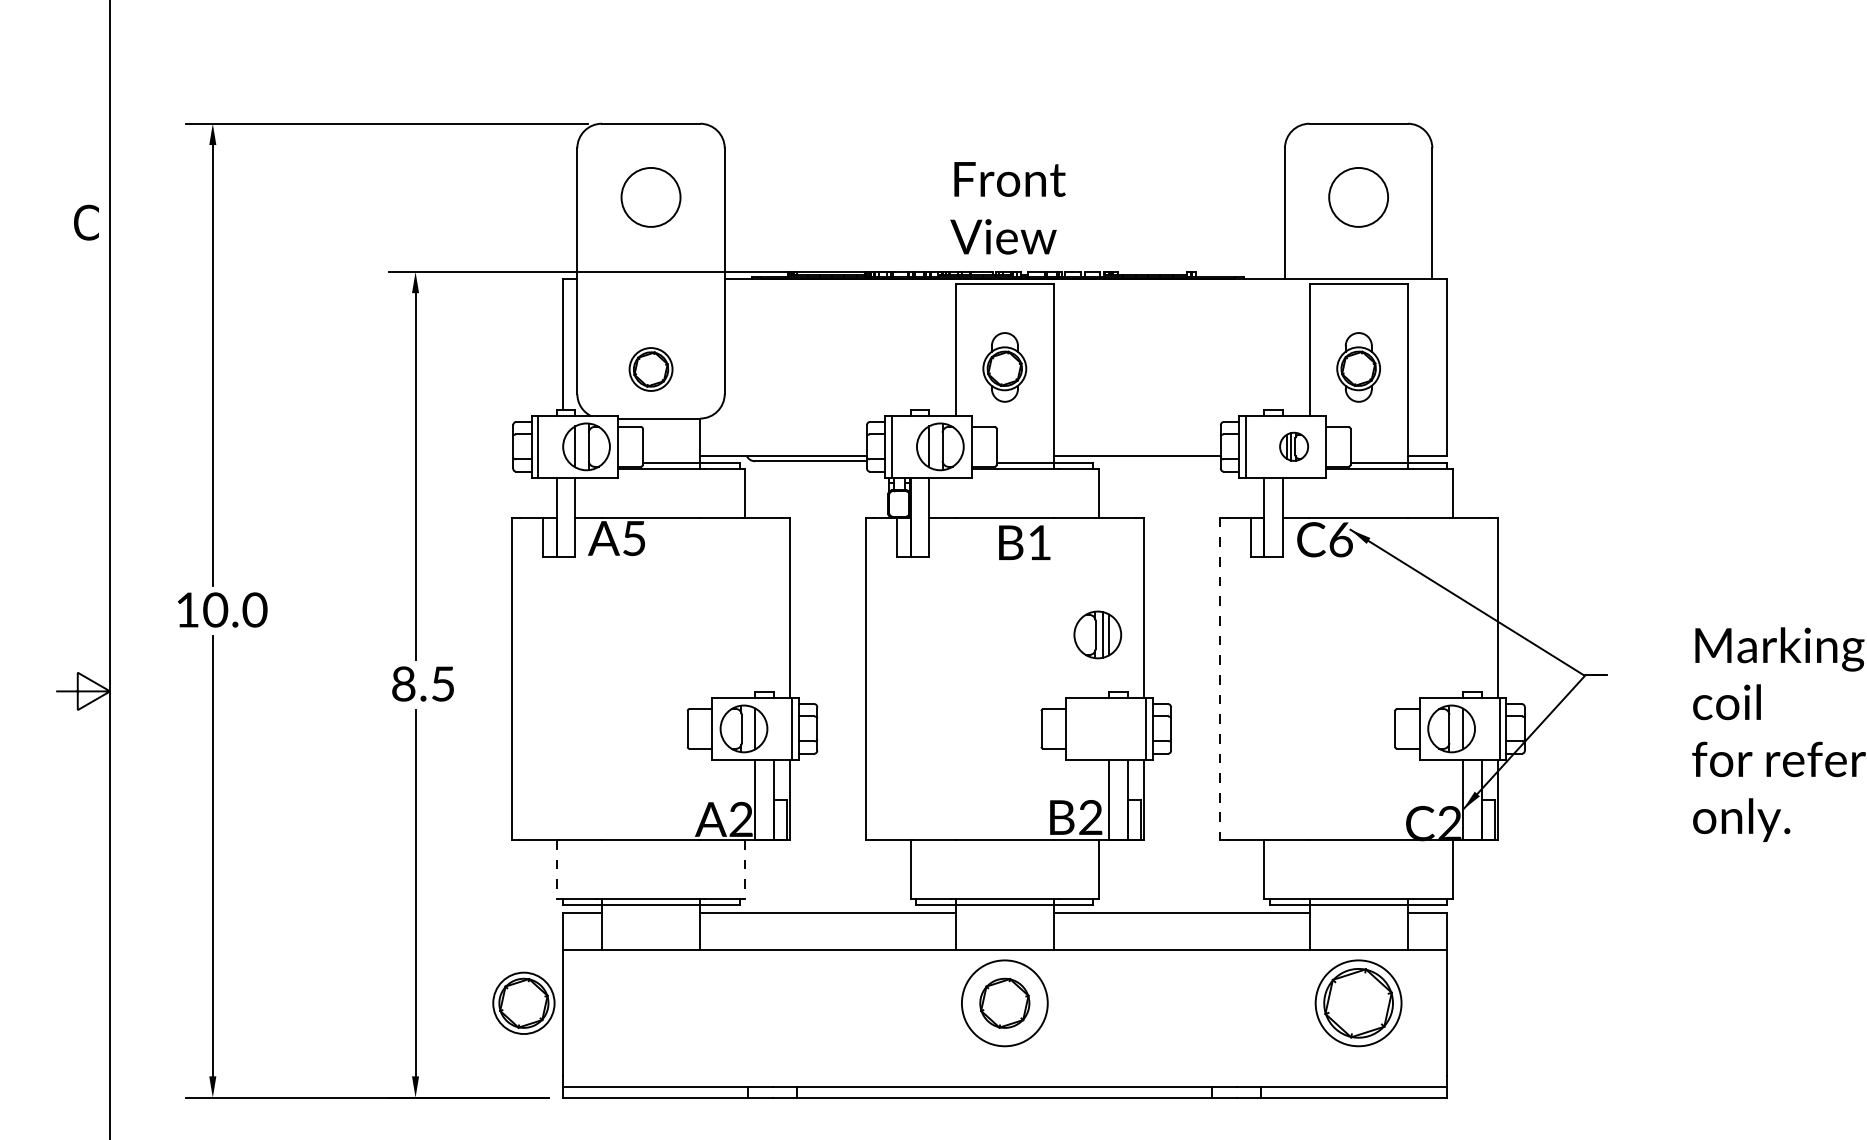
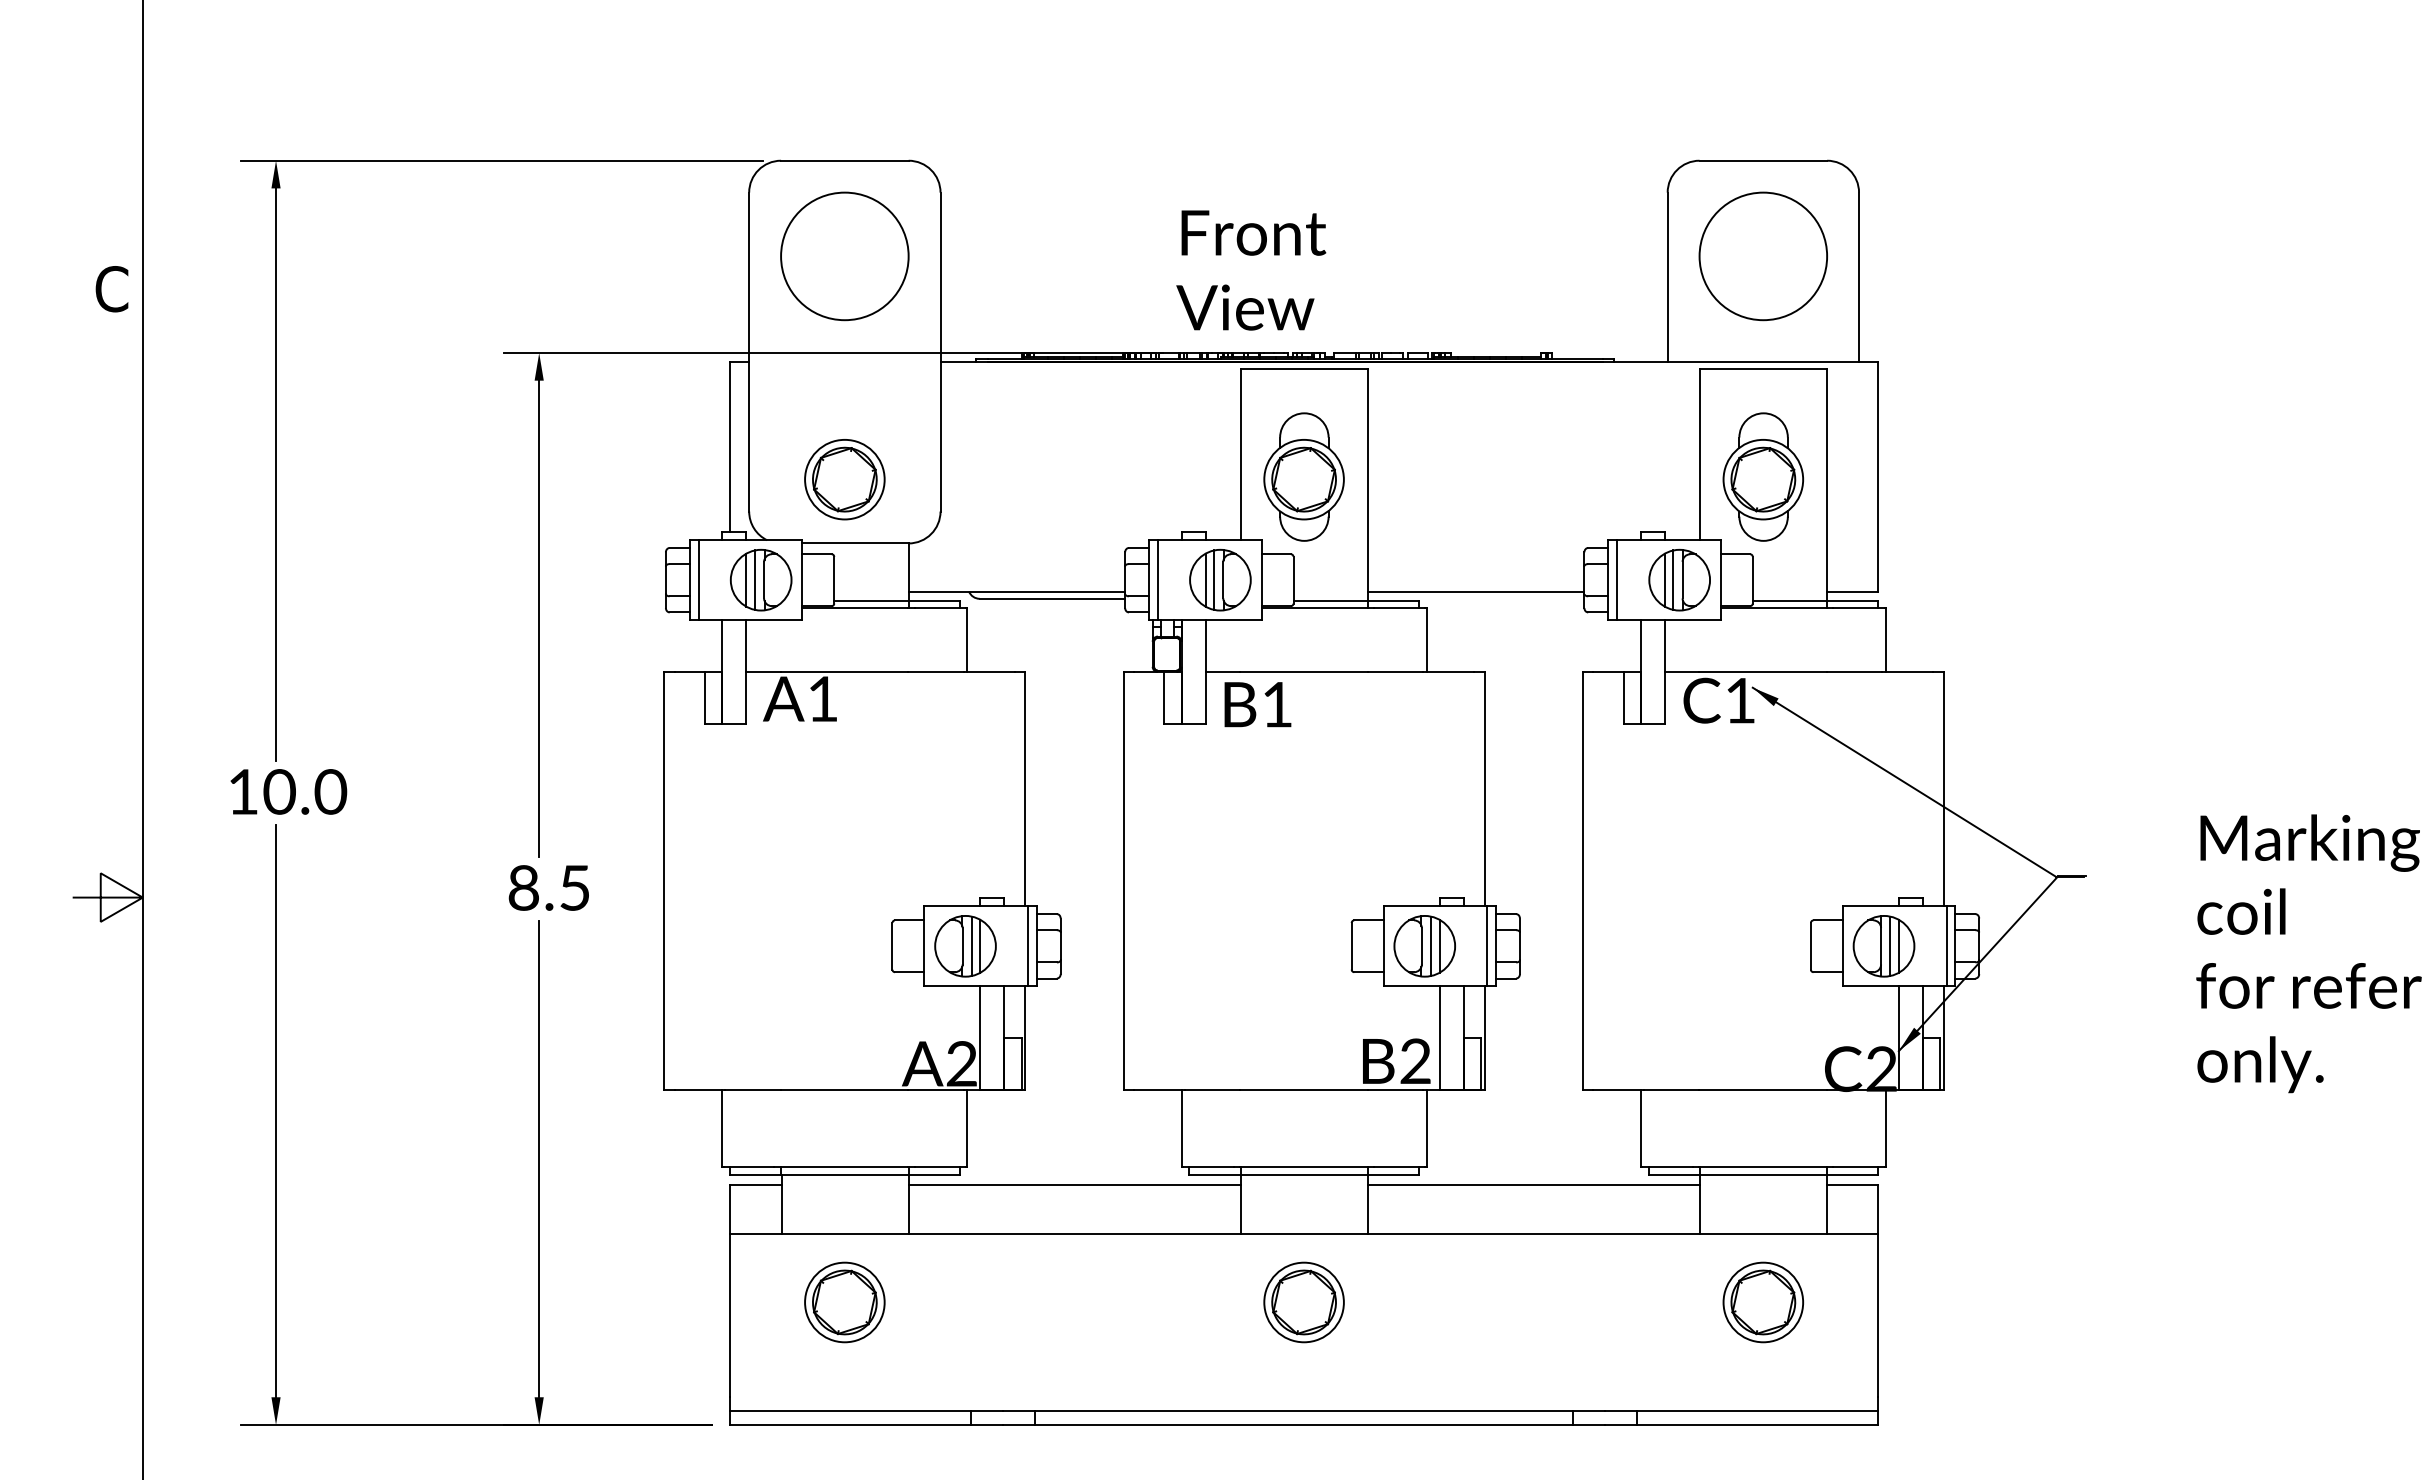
circle: (650, 197) -> (844, 256), size x1.67
circle: (1358, 197) -> (1763, 256), size x1.67
text: (1008, 208) -> (1251, 270), moved
part: (1004, 366) -> (1303, 476), size x1.43
part: (1358, 366) -> (1763, 476), size x1.43
part: (650, 369) -> (844, 479), size x1.43
line: (581, 446) -> (754, 579), added
line: (935, 446) -> (1214, 579), added
part: (1294, 446) -> (1679, 579), size x1.67
text: (633, 538) -> (822, 698), A5 -> A1
text: (1341, 539) -> (1740, 700), C6 -> C1
text: (1024, 542) -> (1257, 704), moved
part: (1097, 635) -> (1424, 946), moved
line: (1219, 679) -> (1582, 881), dashed -> solid
line: (748, 729) -> (971, 946), added
line: (1456, 729) -> (1890, 946), added
line: (556, 870) -> (722, 1129), dashed -> solid
line: (745, 870) -> (967, 1129), dashed -> solid
part: (523, 1003) -> (844, 1302), moved
circle: (1004, 1003) -> (1303, 1302), size x0.71
part: (1358, 1003) -> (1763, 1302), size x0.71

